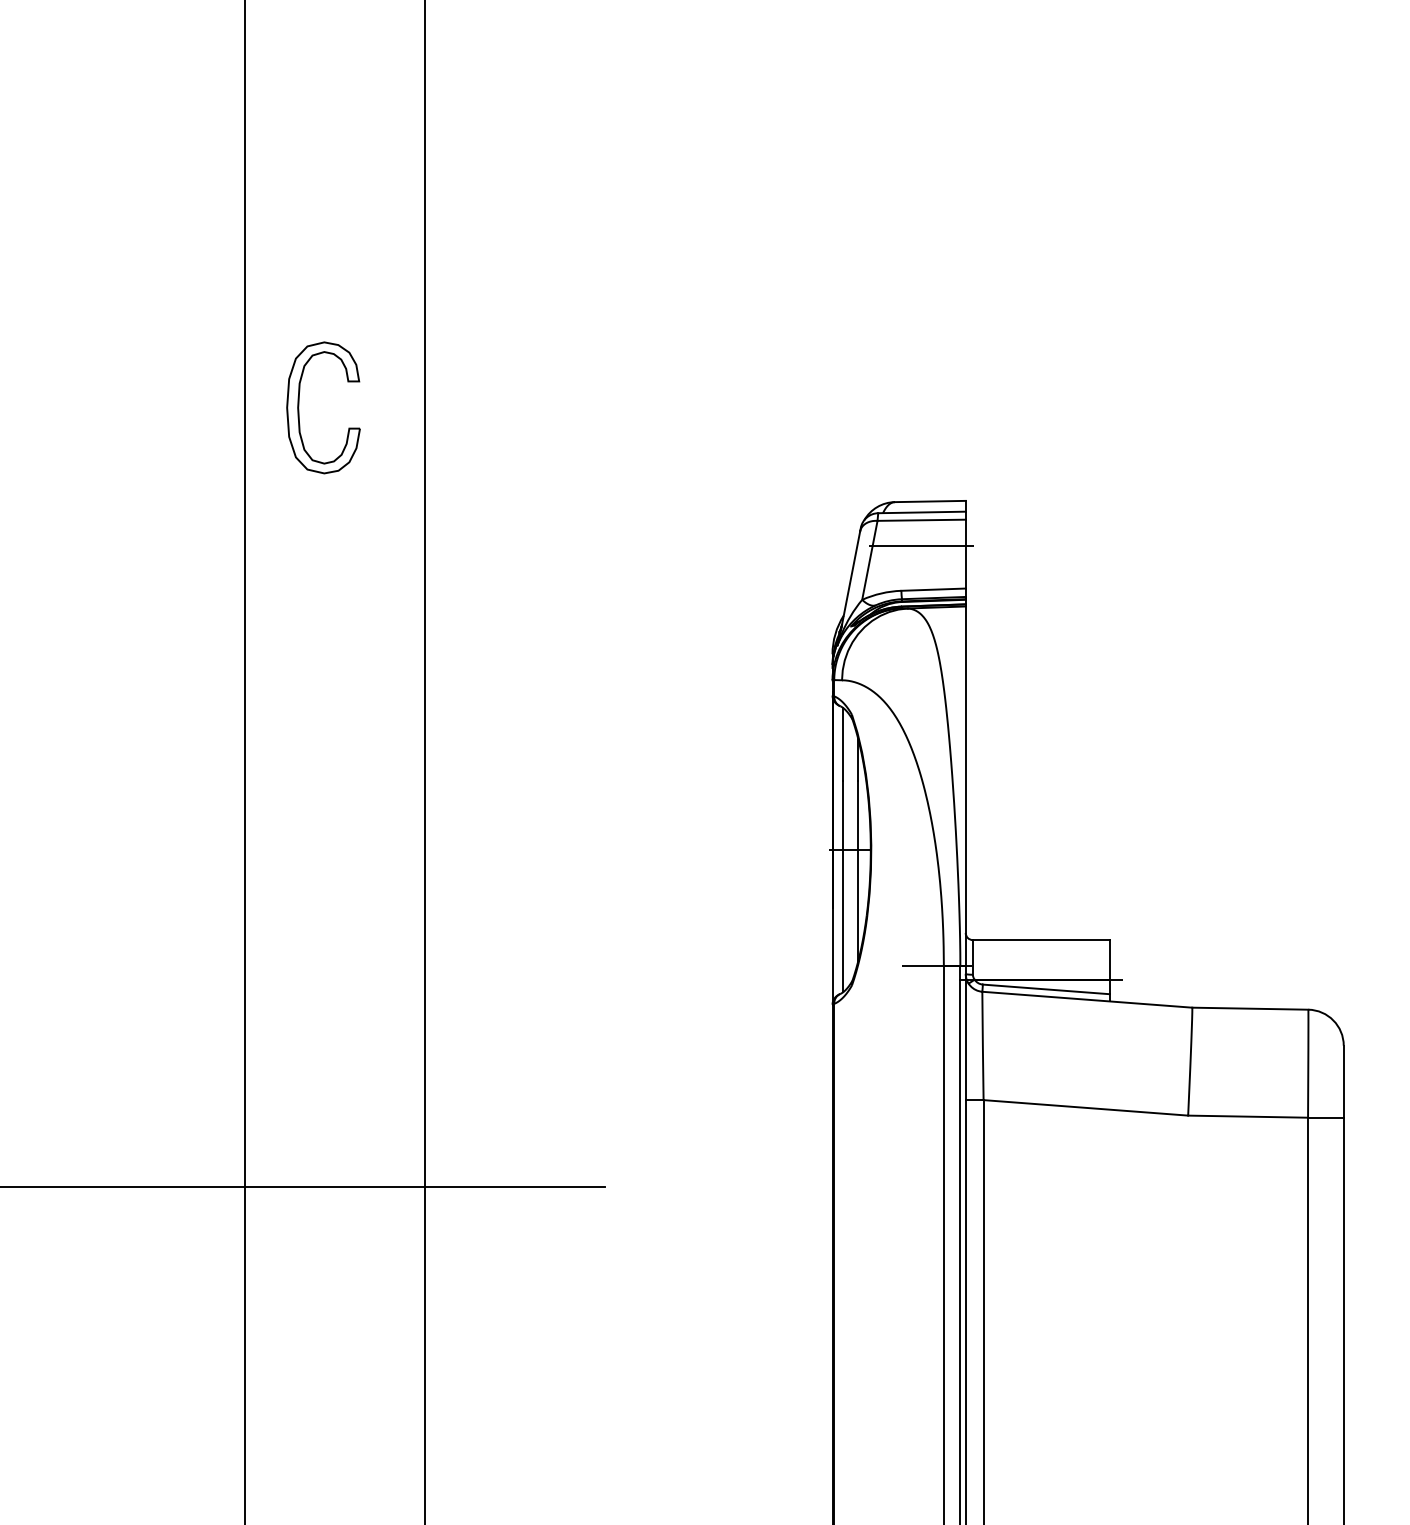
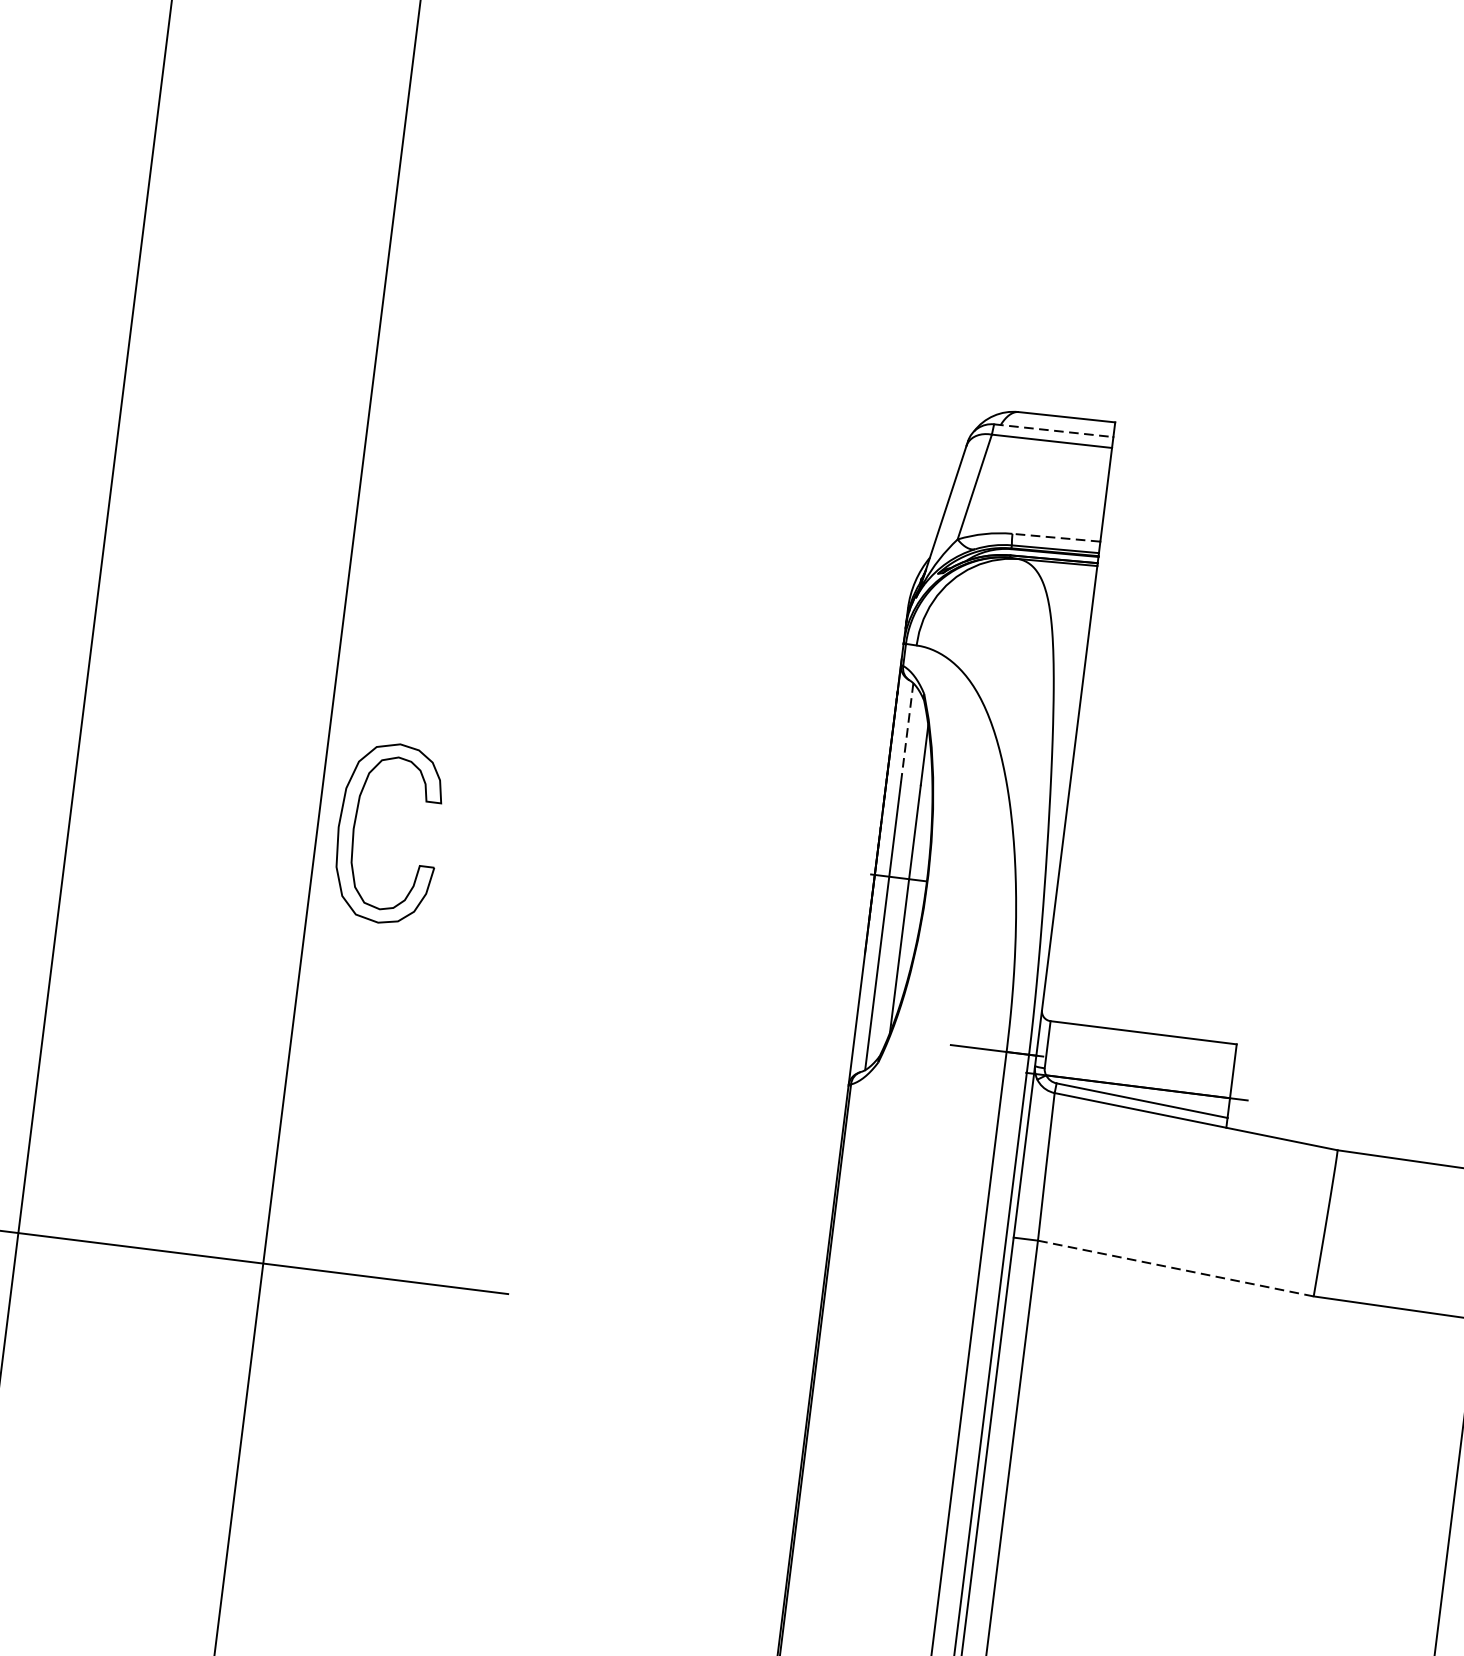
part: (299, 407) -> (355, 828), moved
line: (921, 512) -> (1053, 430), solid -> dashed
line: (921, 545) -> (1047, 475), removed
line: (933, 589) -> (1056, 537), solid -> dashed
line: (843, 744) -> (907, 733), solid -> dashed
line: (1085, 1107) -> (1175, 1267), solid -> dashed

